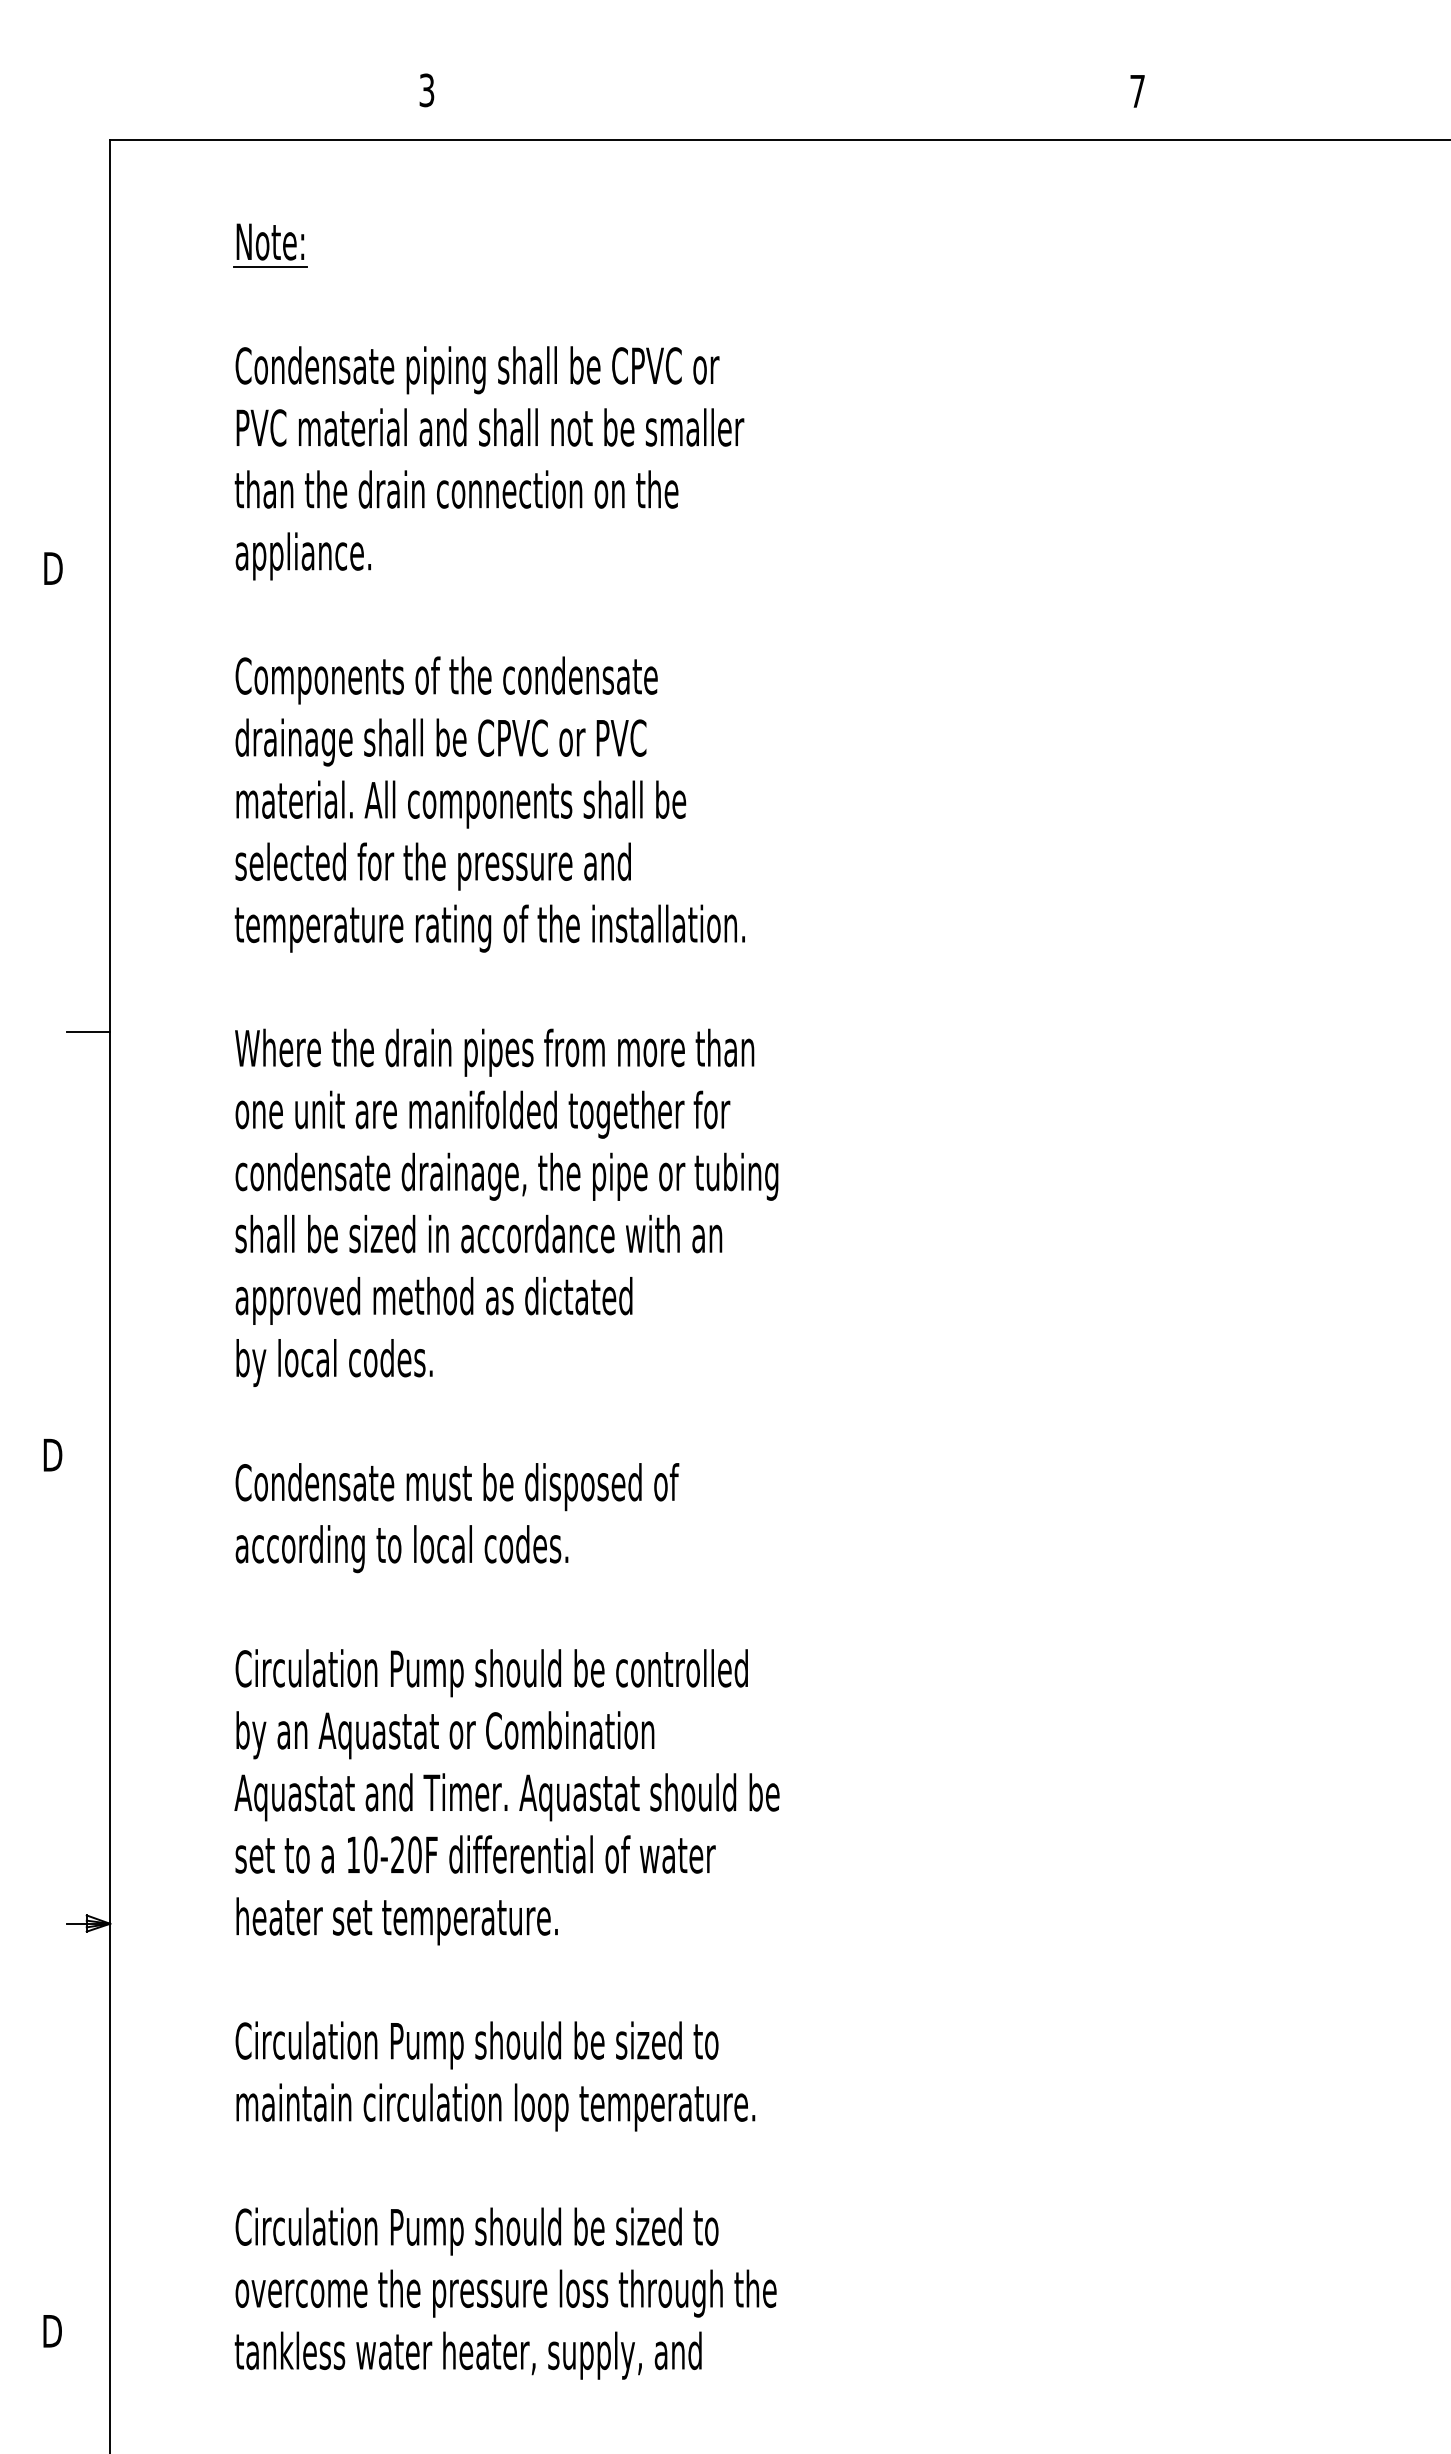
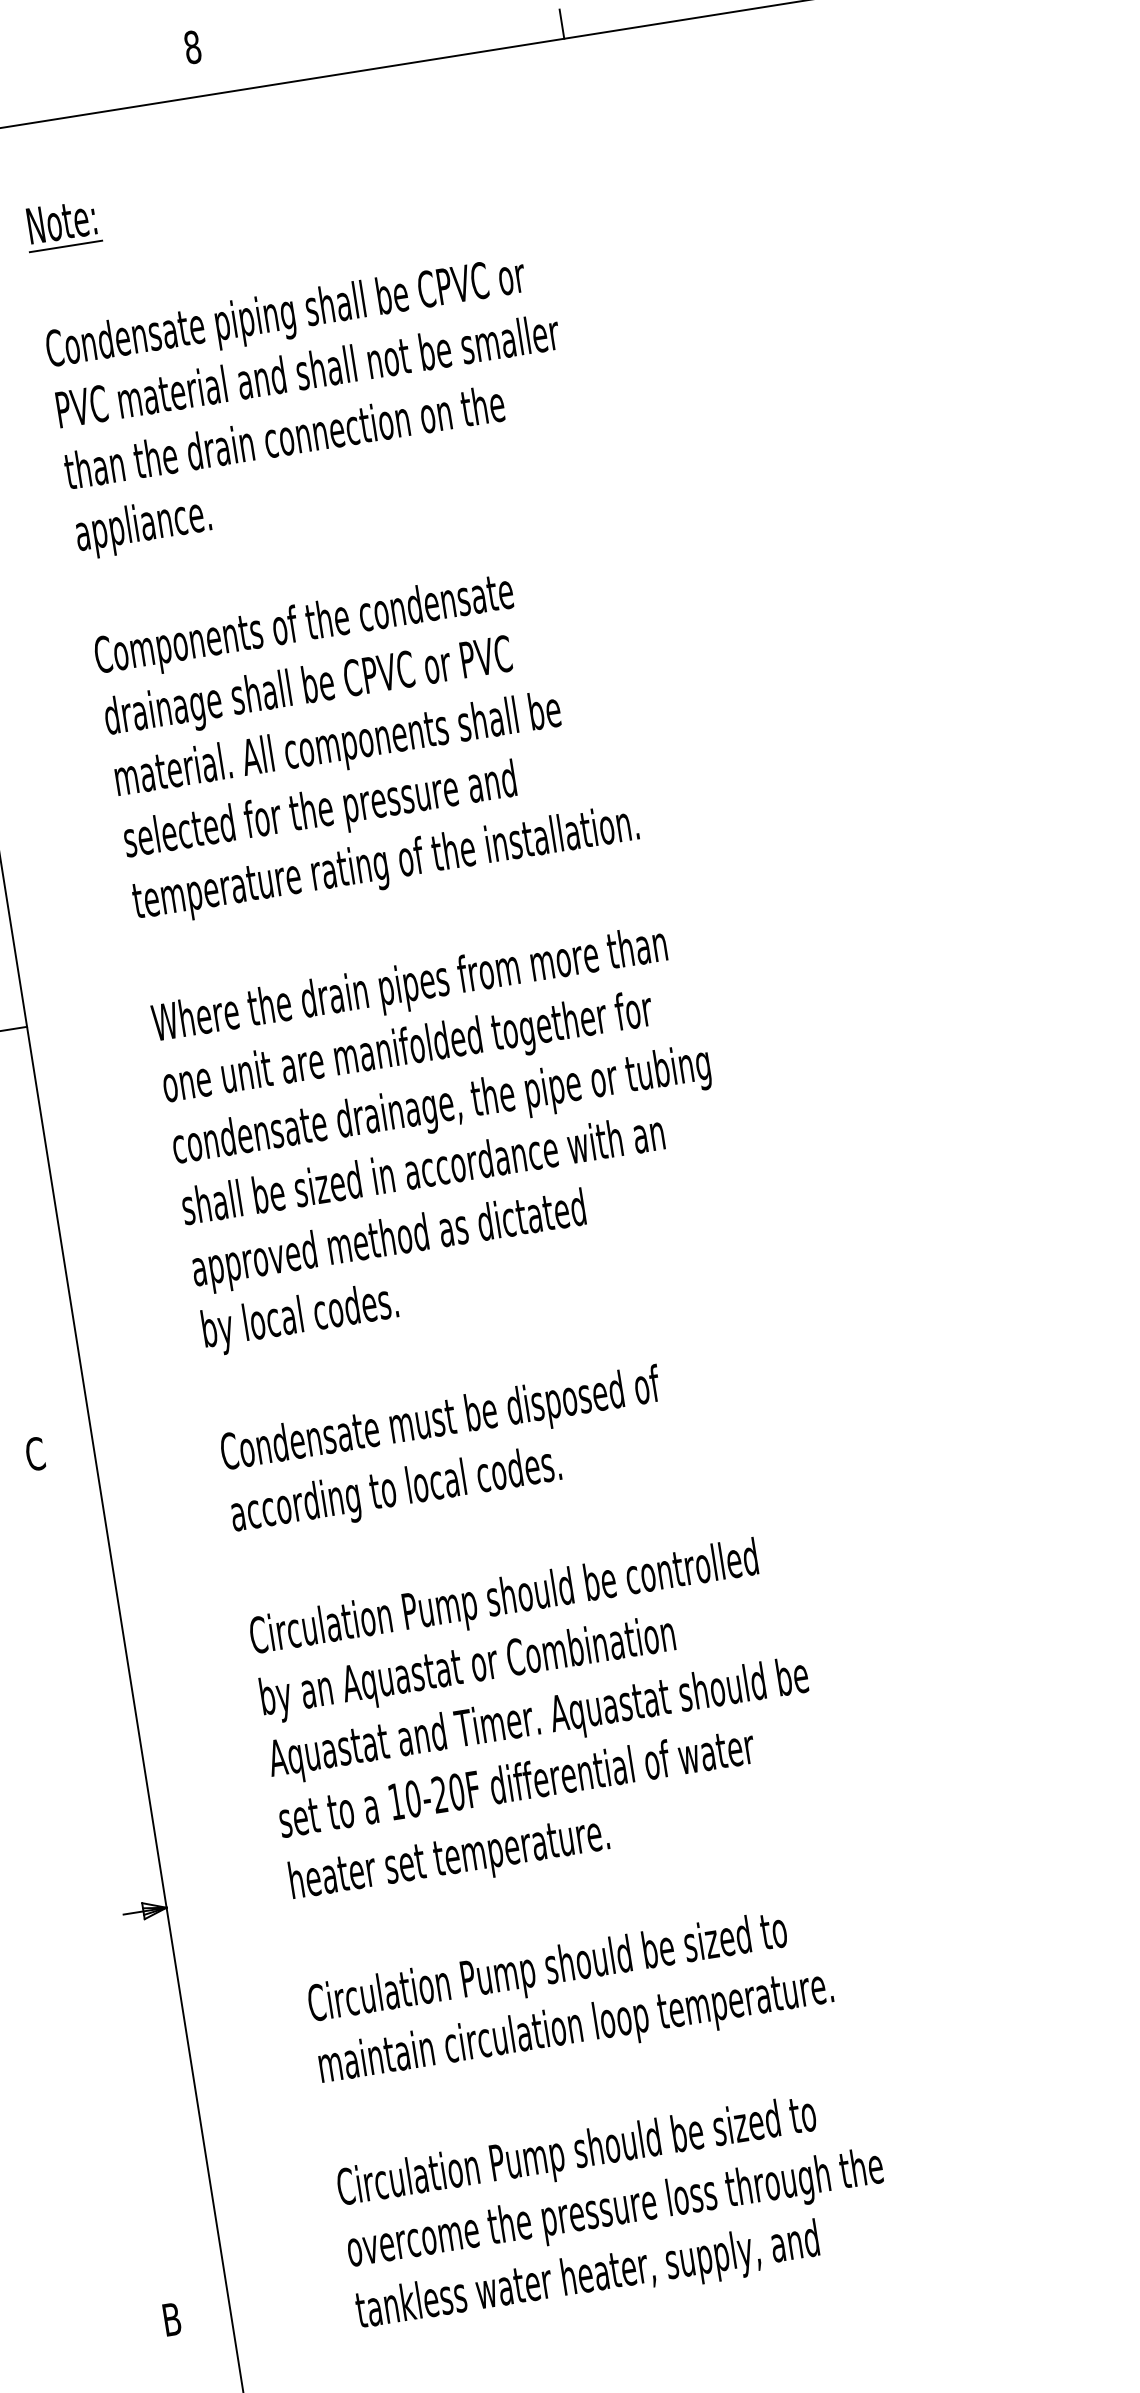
text: (426, 90) -> (192, 47), 3 -> 8
line: (795, 125) -> (562, 24), added
text: (52, 1455) -> (36, 1454), D -> C
text: (53, 2331) -> (174, 2319), D -> B

